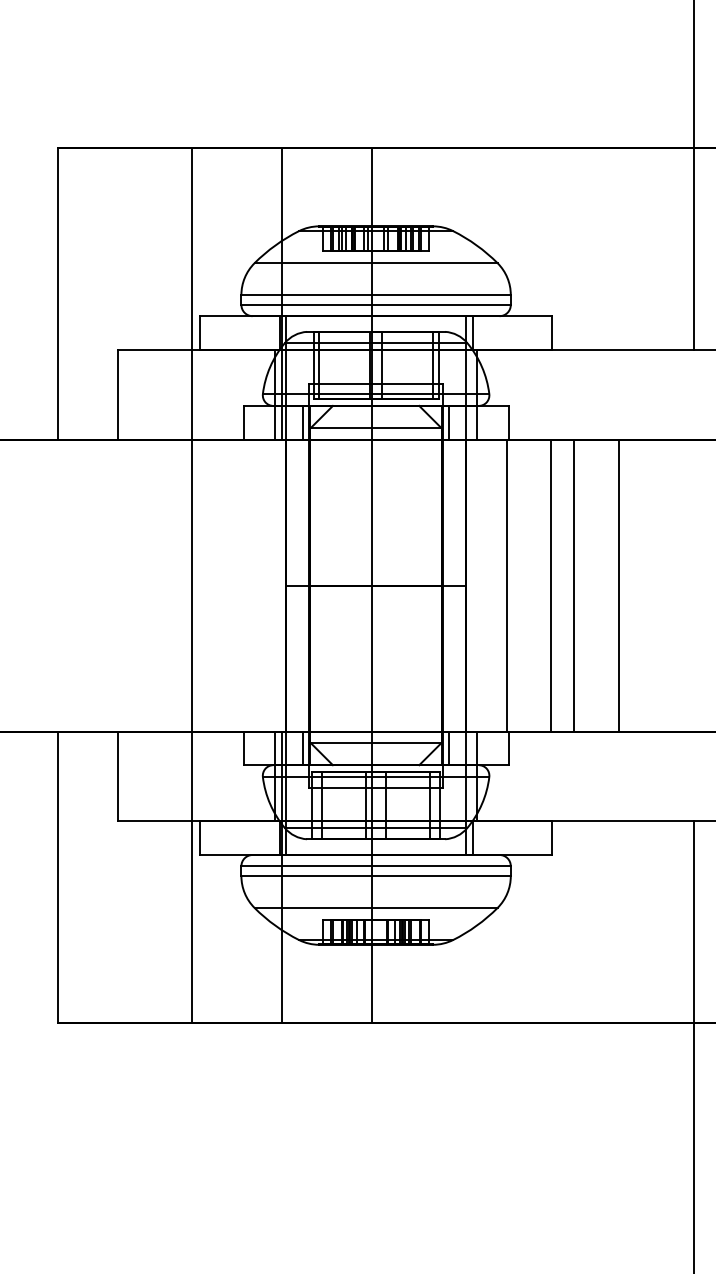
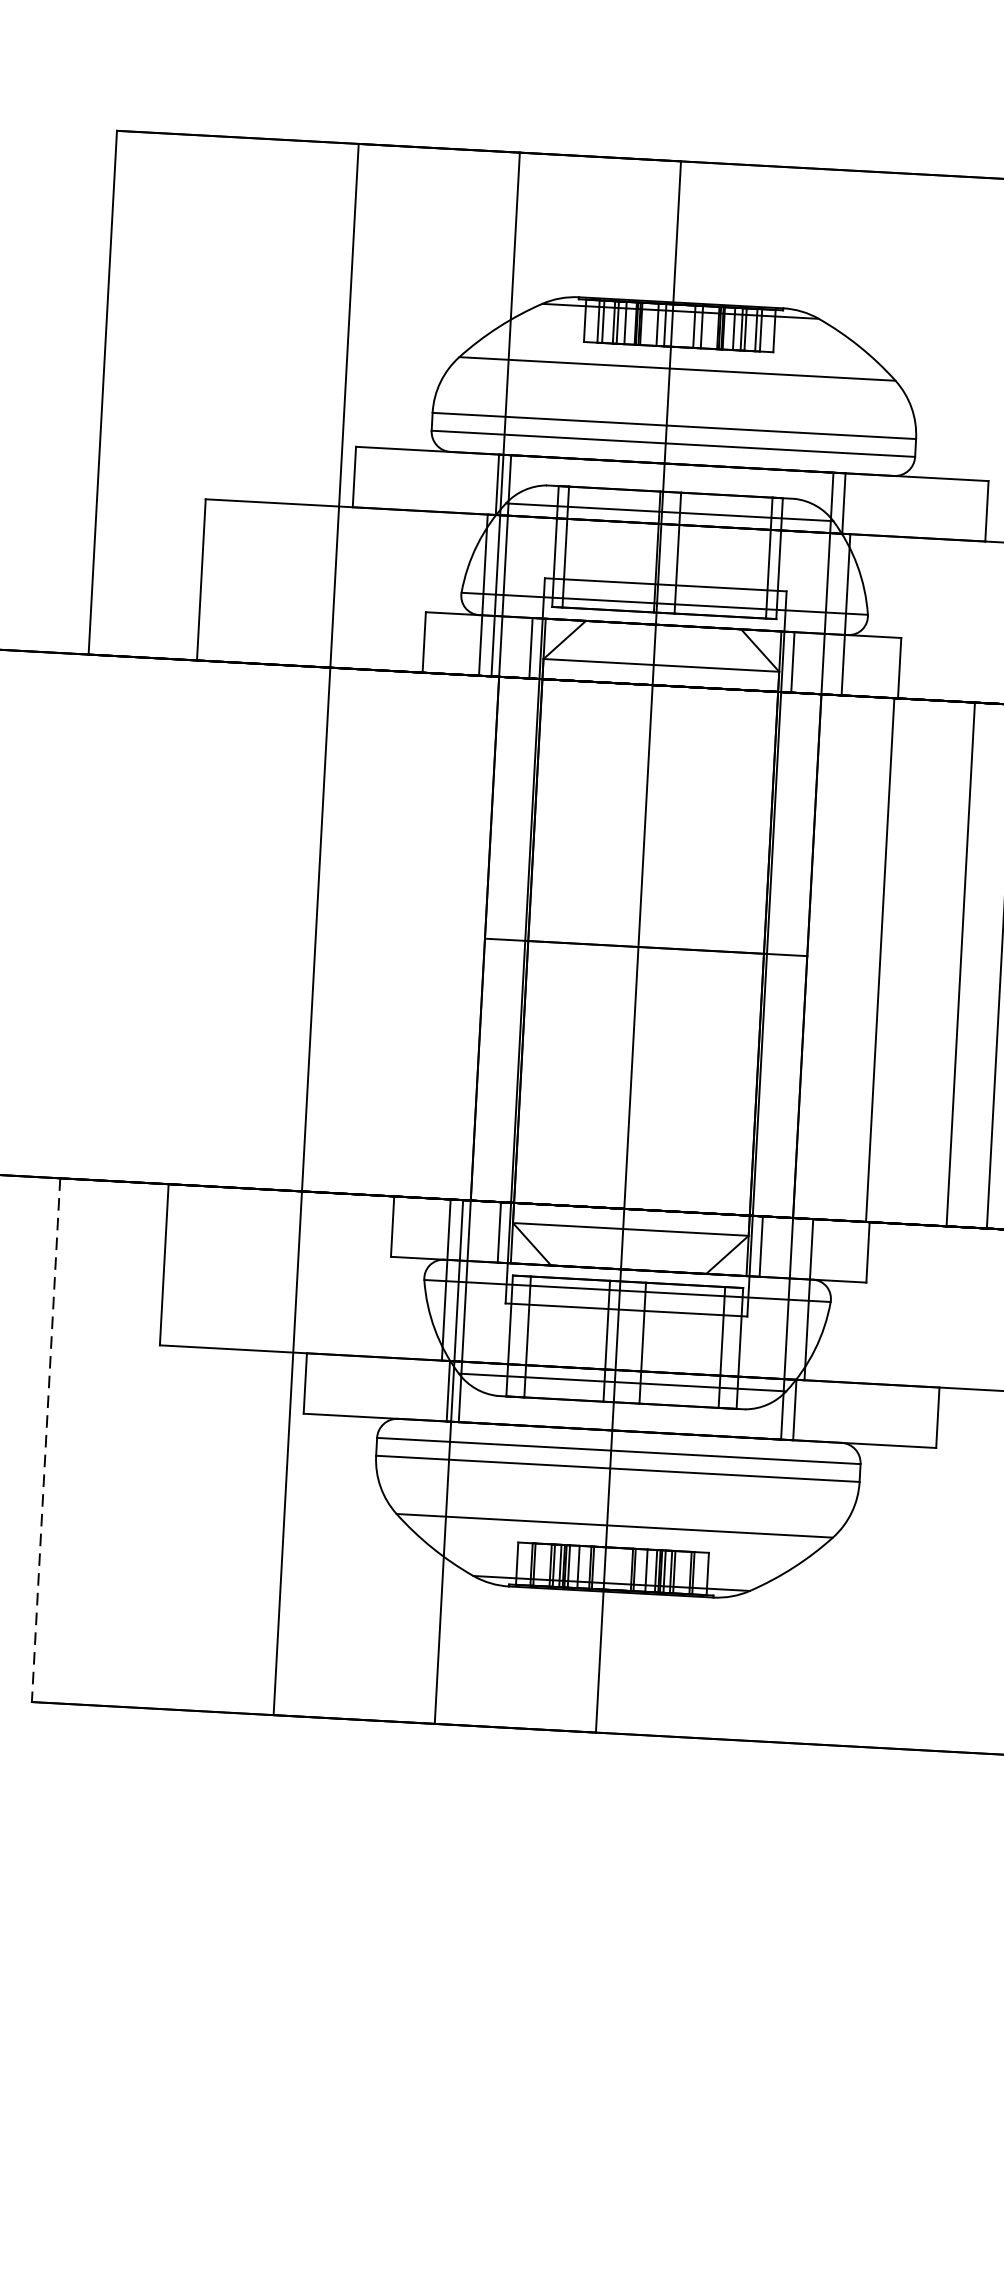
line: (57, 877) -> (46, 1440), solid -> dashed

